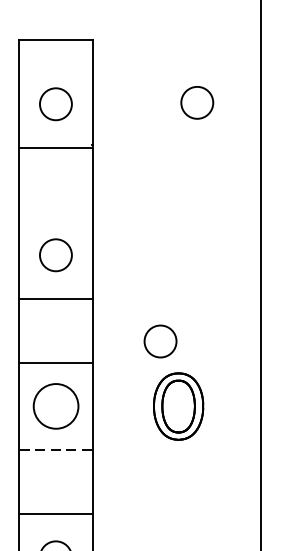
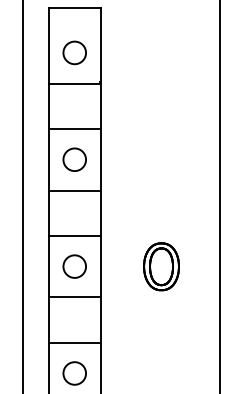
circle: (196, 102) -> (174, 51), removed
line: (55, 211) -> (74, 128), added
circle: (160, 341) -> (148, 220), removed
circle: (55, 406) -> (74, 266), size x0.71
line: (55, 449) -> (74, 297), dashed -> solid

